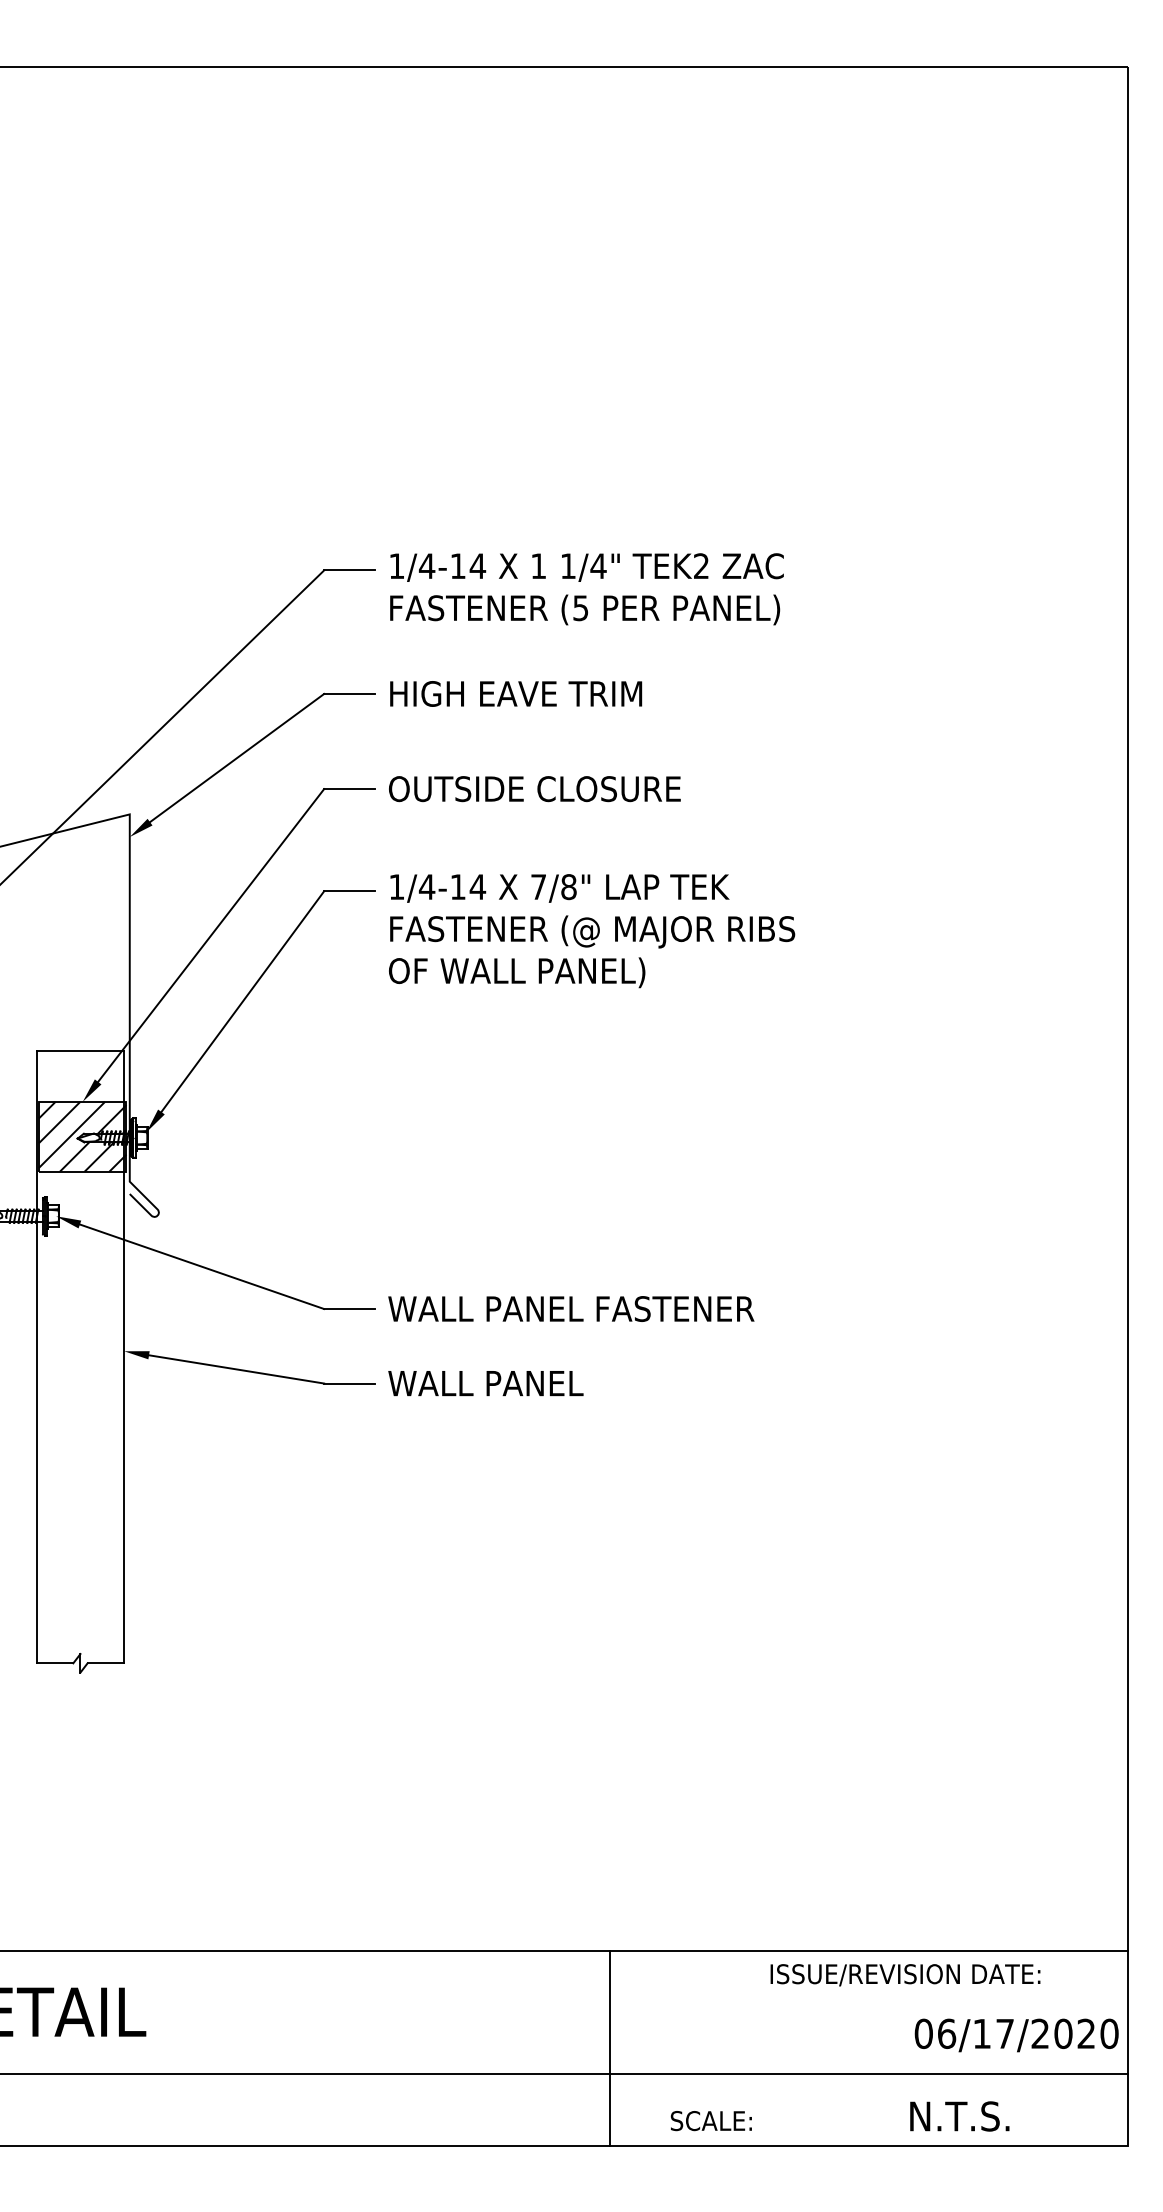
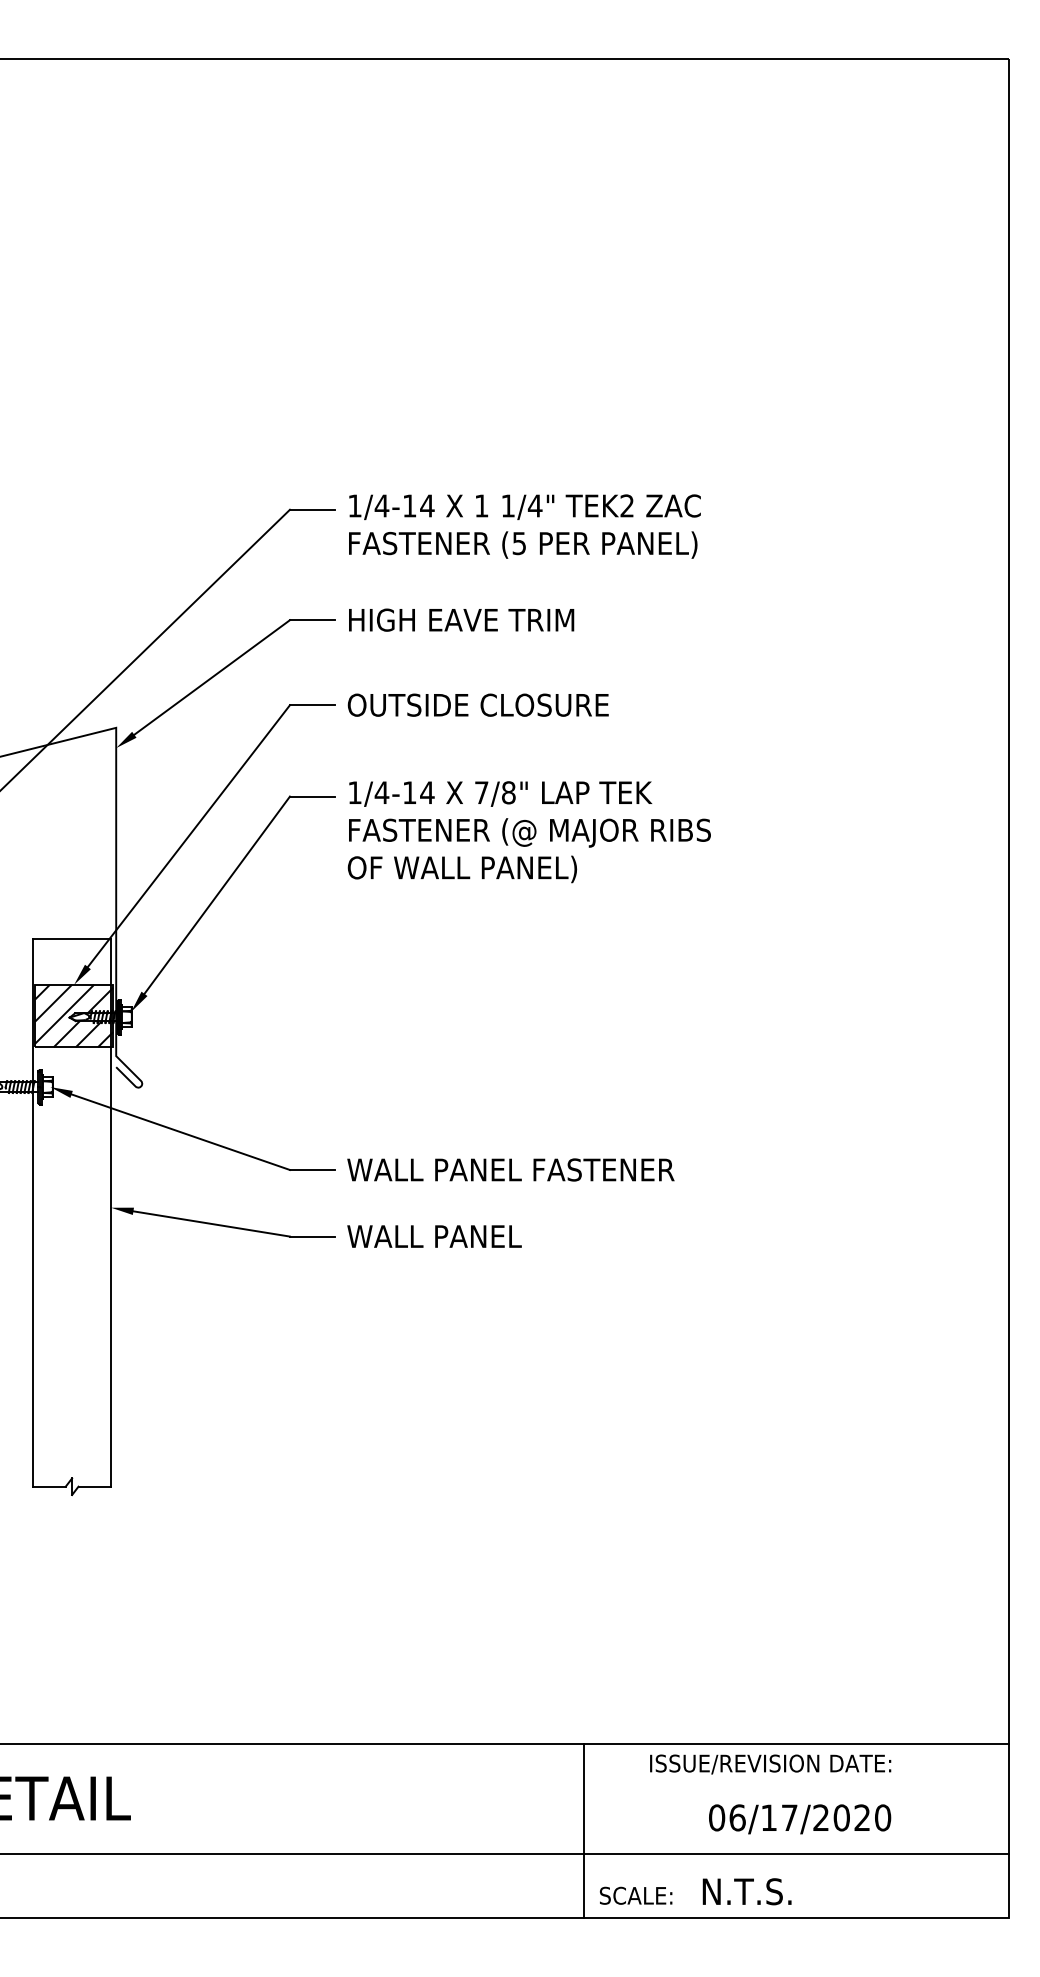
text: (905, 1975) -> (770, 1764), moved
text: (1017, 2035) -> (800, 1819), moved
line: (610, 2047) -> (584, 1830), moved
text: (959, 2116) -> (746, 1891), moved

